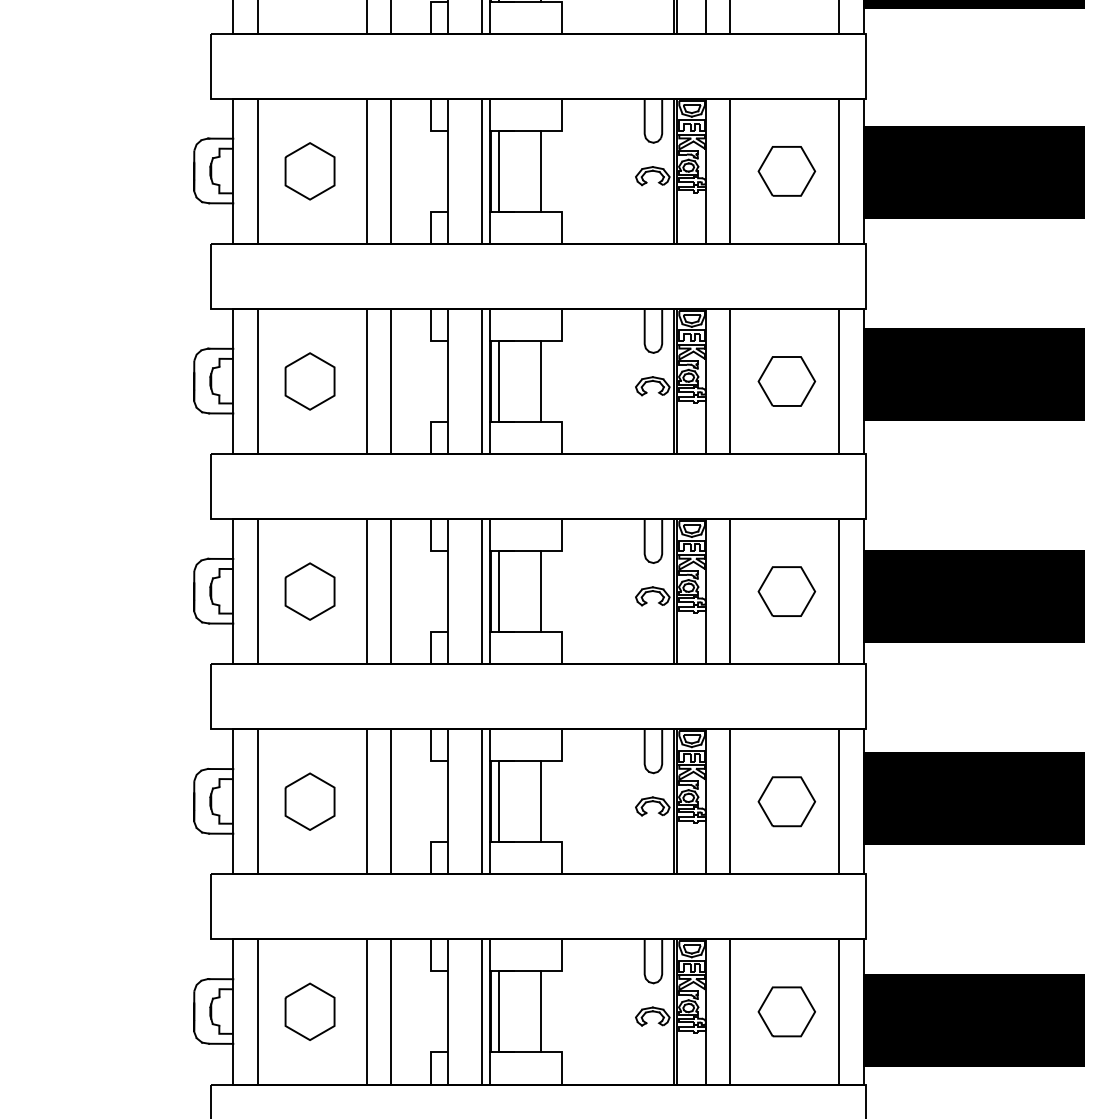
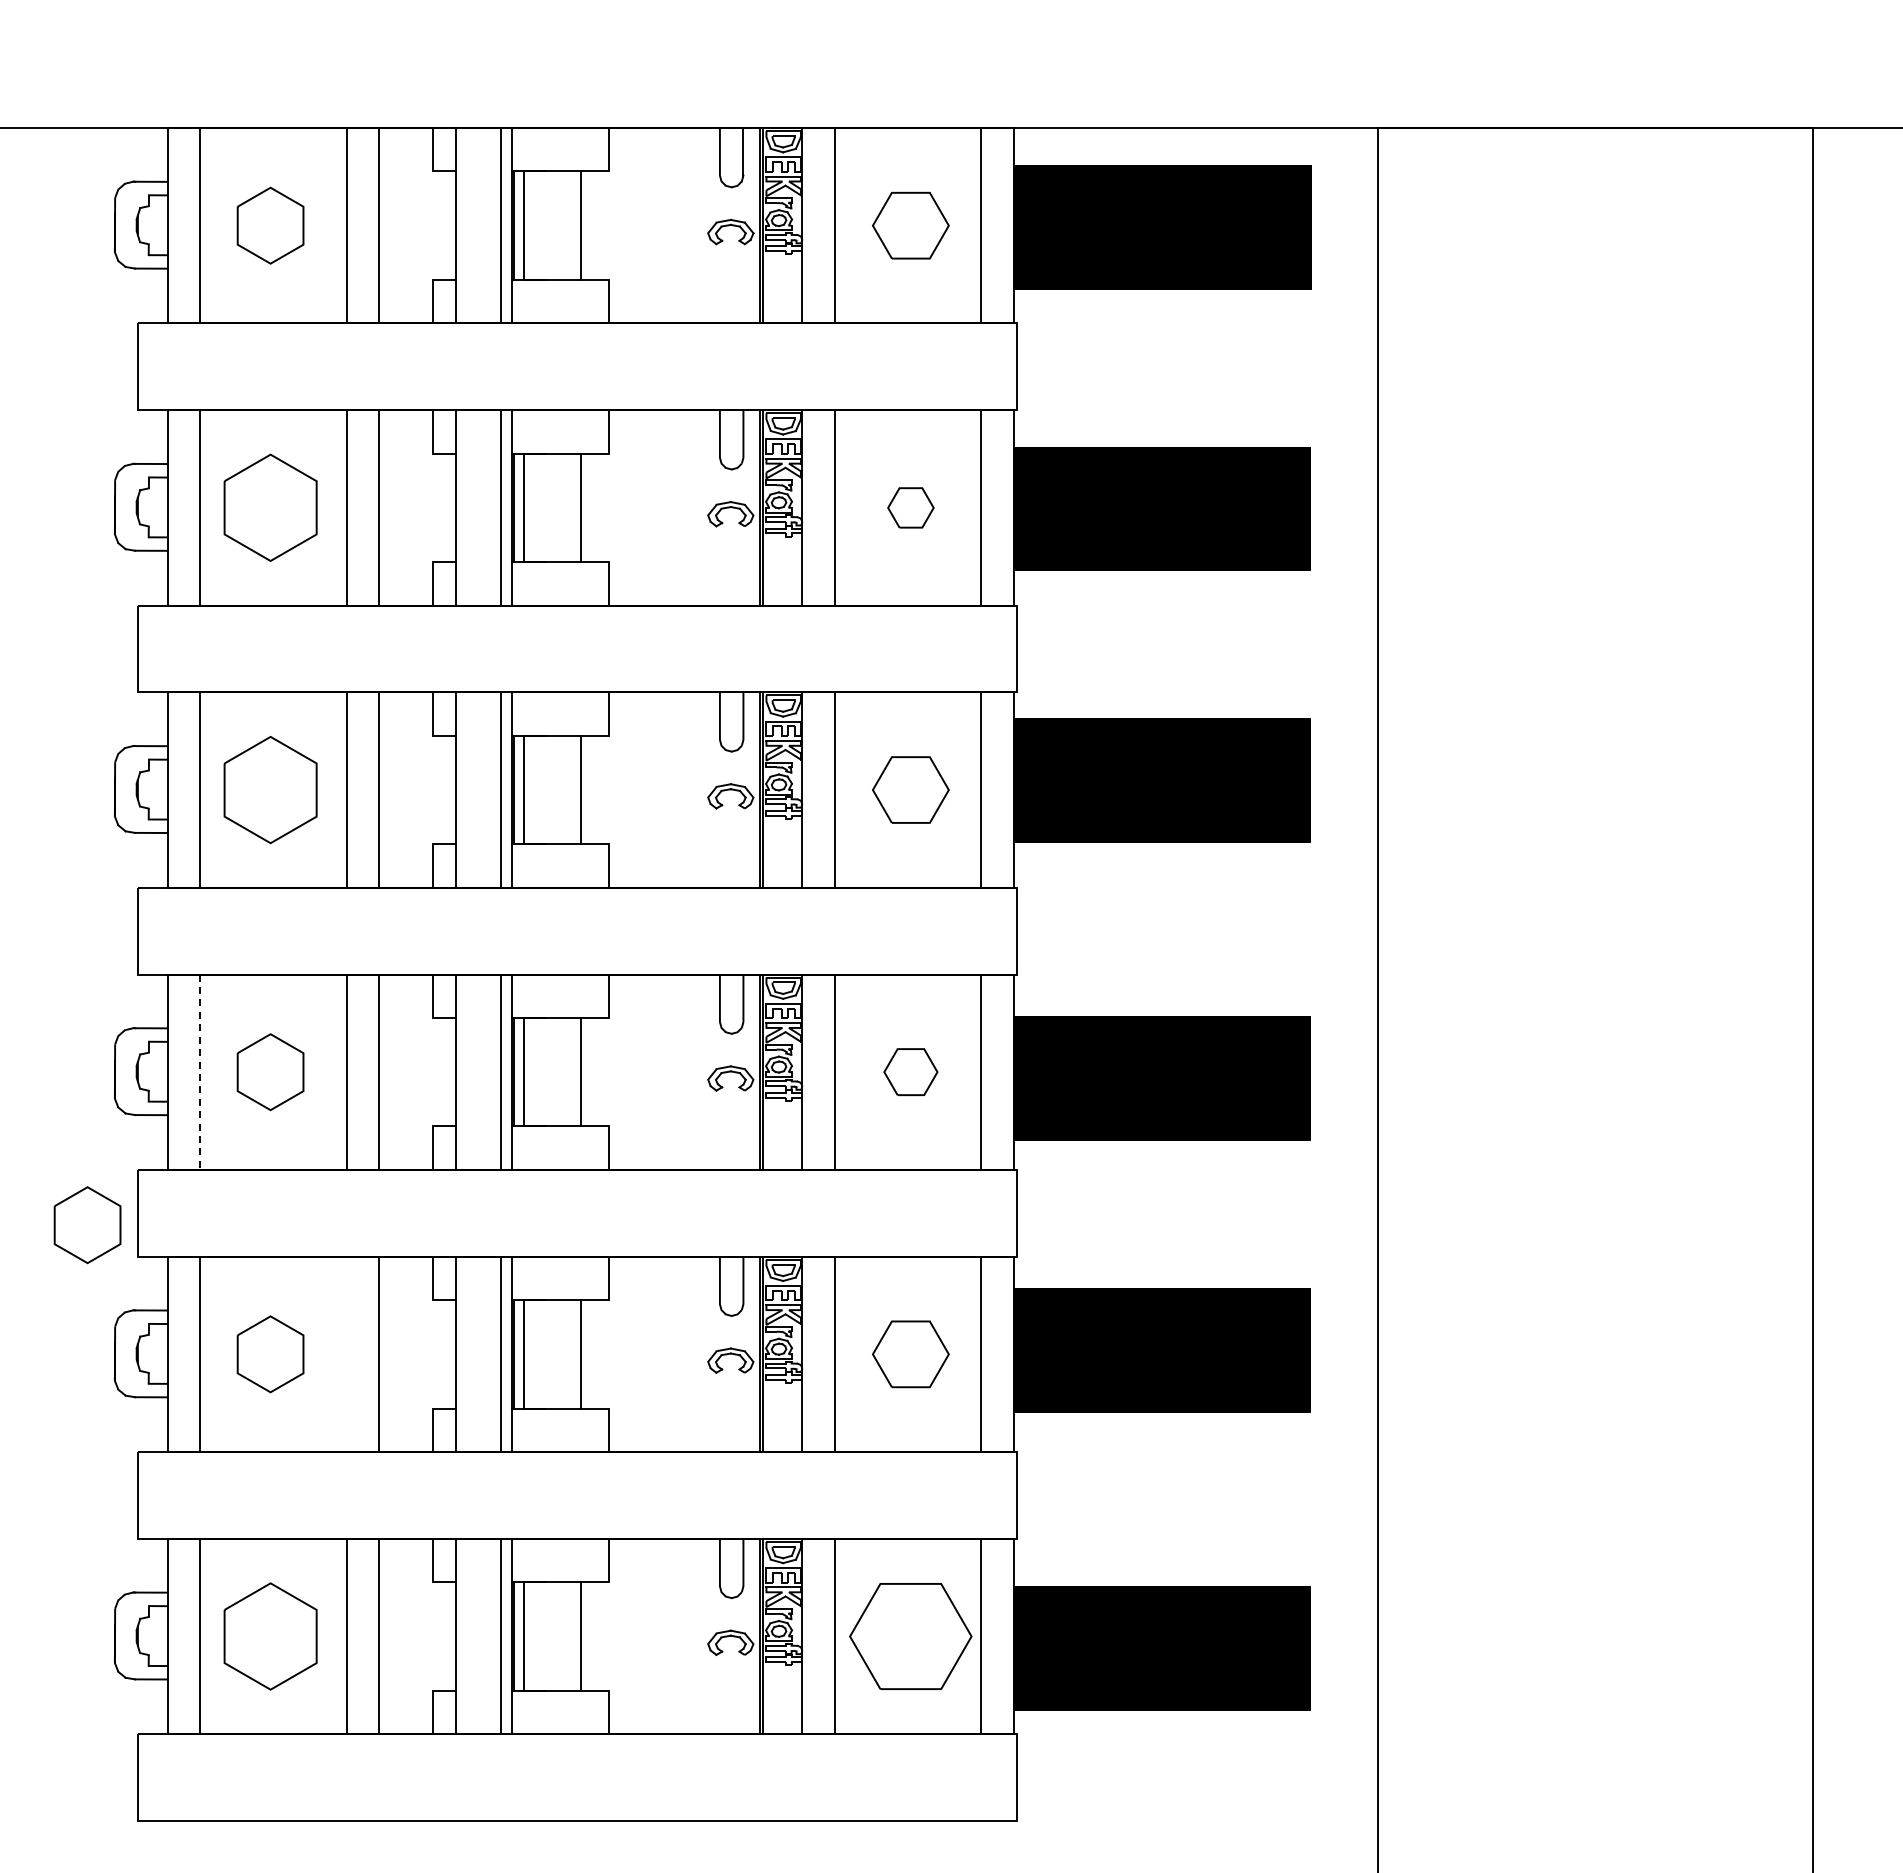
part: (309, 171) -> (270, 507), size x1.4
part: (786, 171) -> (910, 507), size x0.6
part: (309, 381) -> (270, 789), size x1.4
line: (257, 591) -> (200, 1072), solid -> dashed
part: (786, 591) -> (910, 1071), size x0.7
part: (173, 705) -> (87, 1225), added
line: (366, 801) -> (346, 1354), removed
part: (309, 1011) -> (270, 1636), size x1.4
part: (786, 1011) -> (910, 1636), size x1.6

